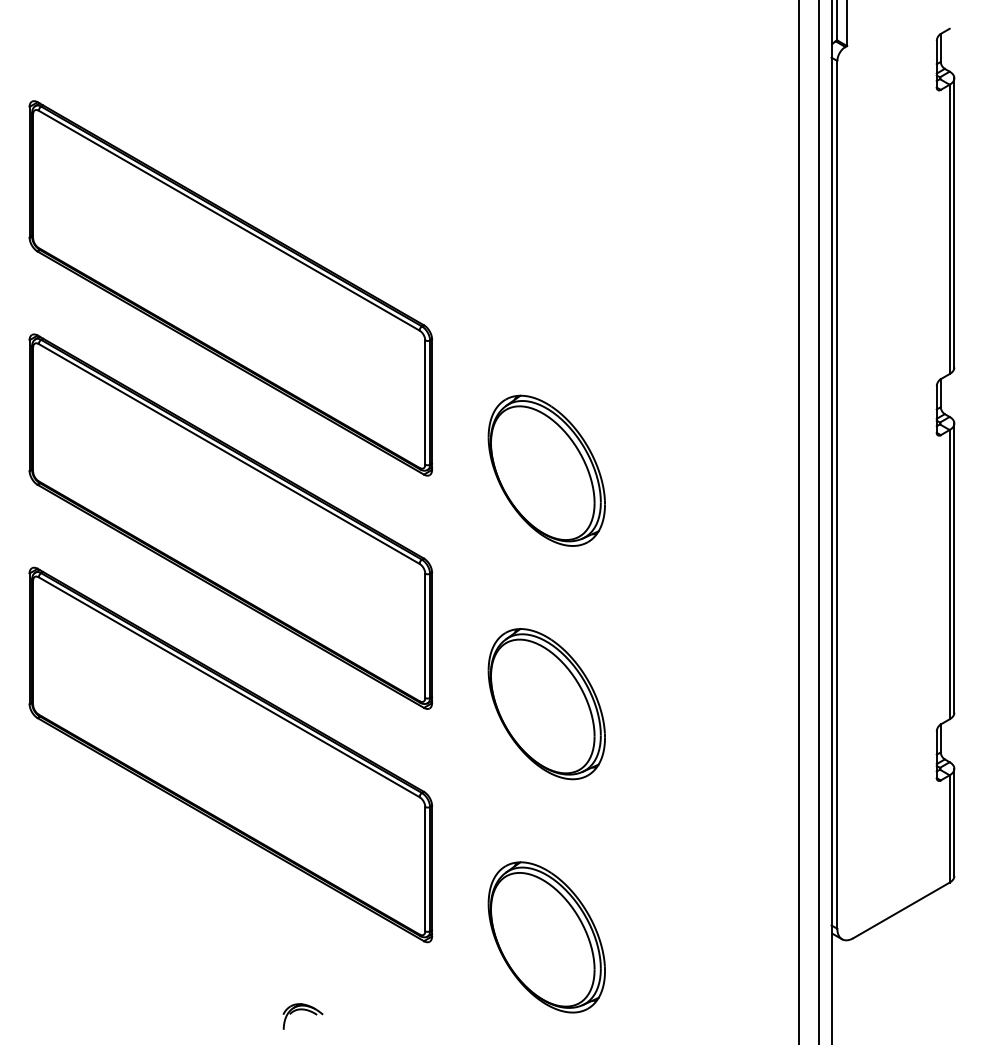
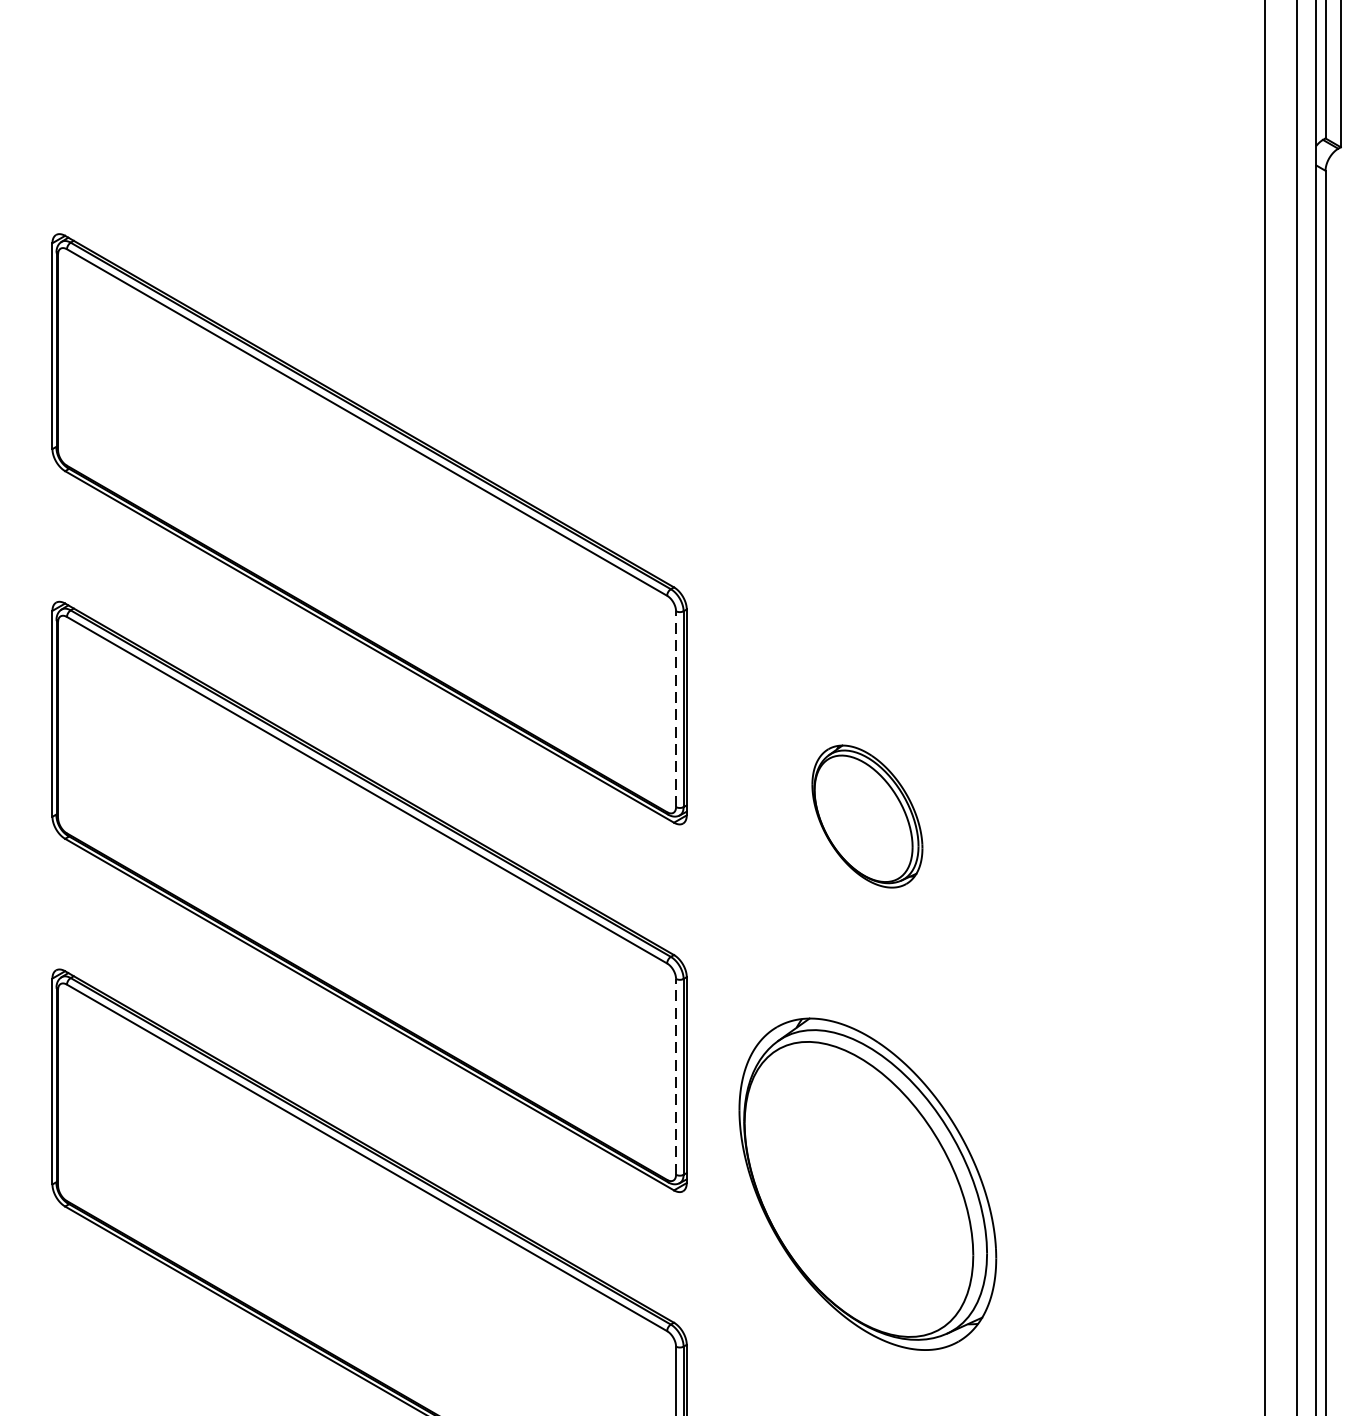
line: (425, 402) -> (676, 709), solid -> dashed
part: (546, 470) -> (867, 816), size x0.6
line: (425, 635) -> (676, 1076), solid -> dashed
part: (546, 704) -> (867, 1185), size x1.4

